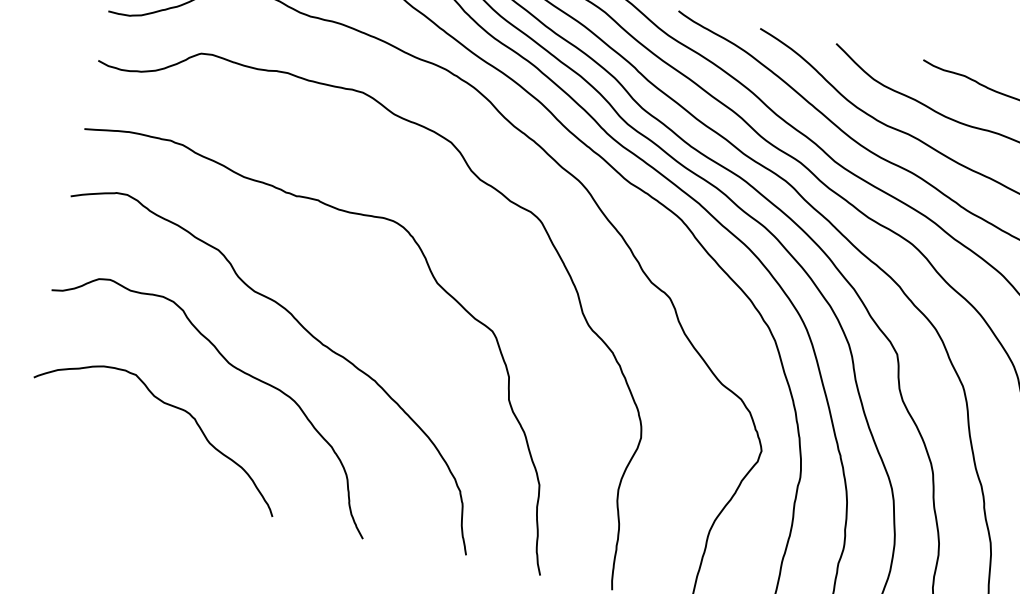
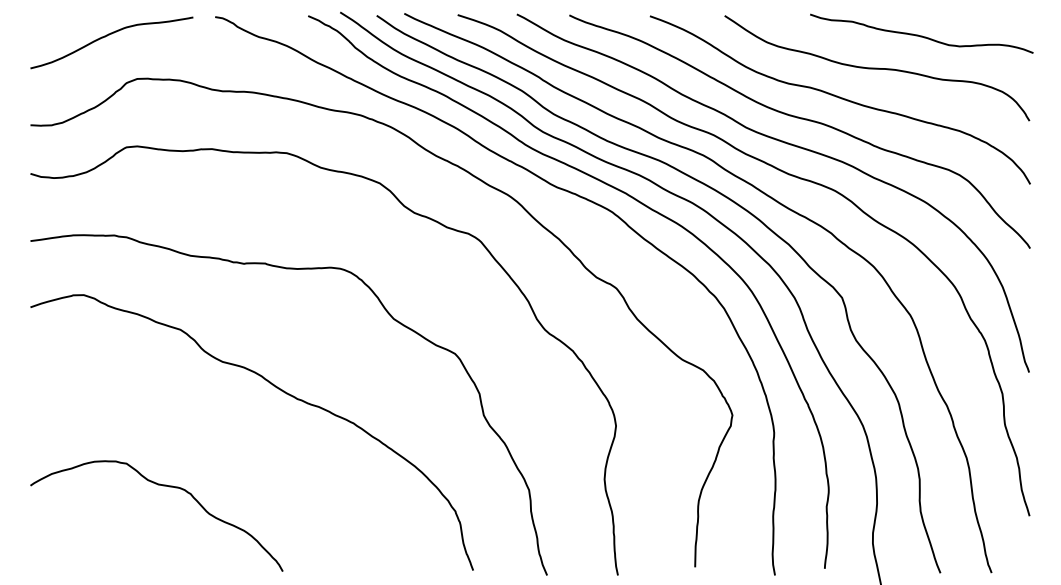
curve: (231, 366) -> (215, 437), removed

